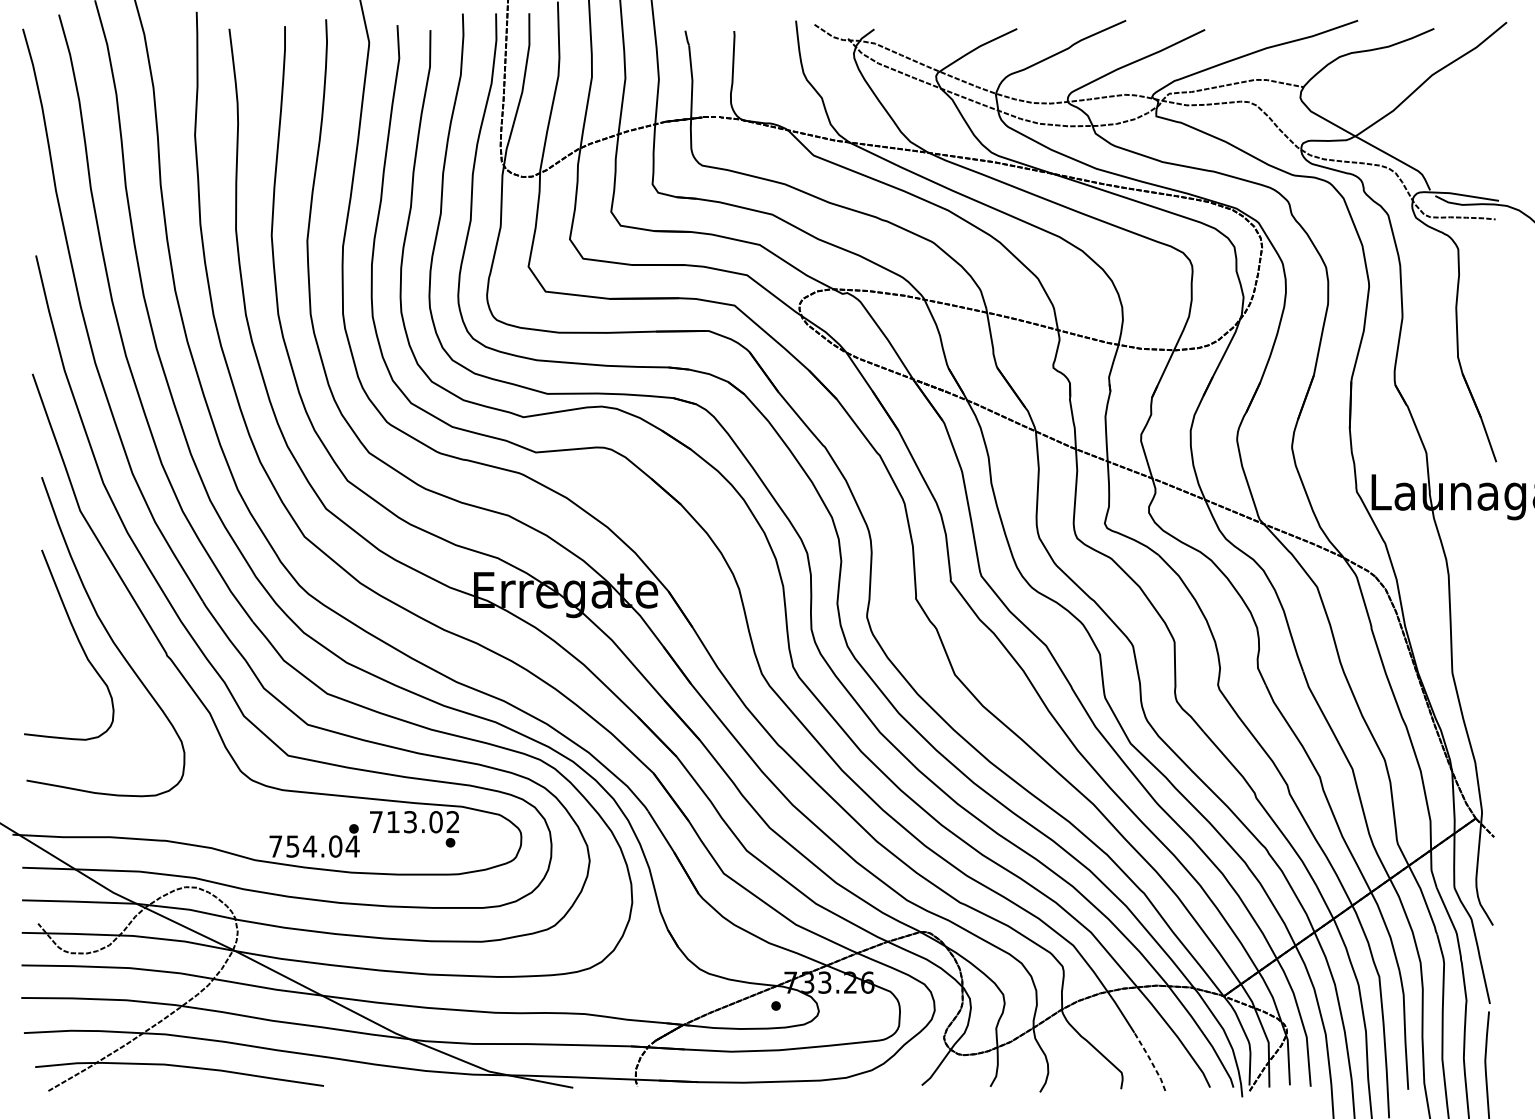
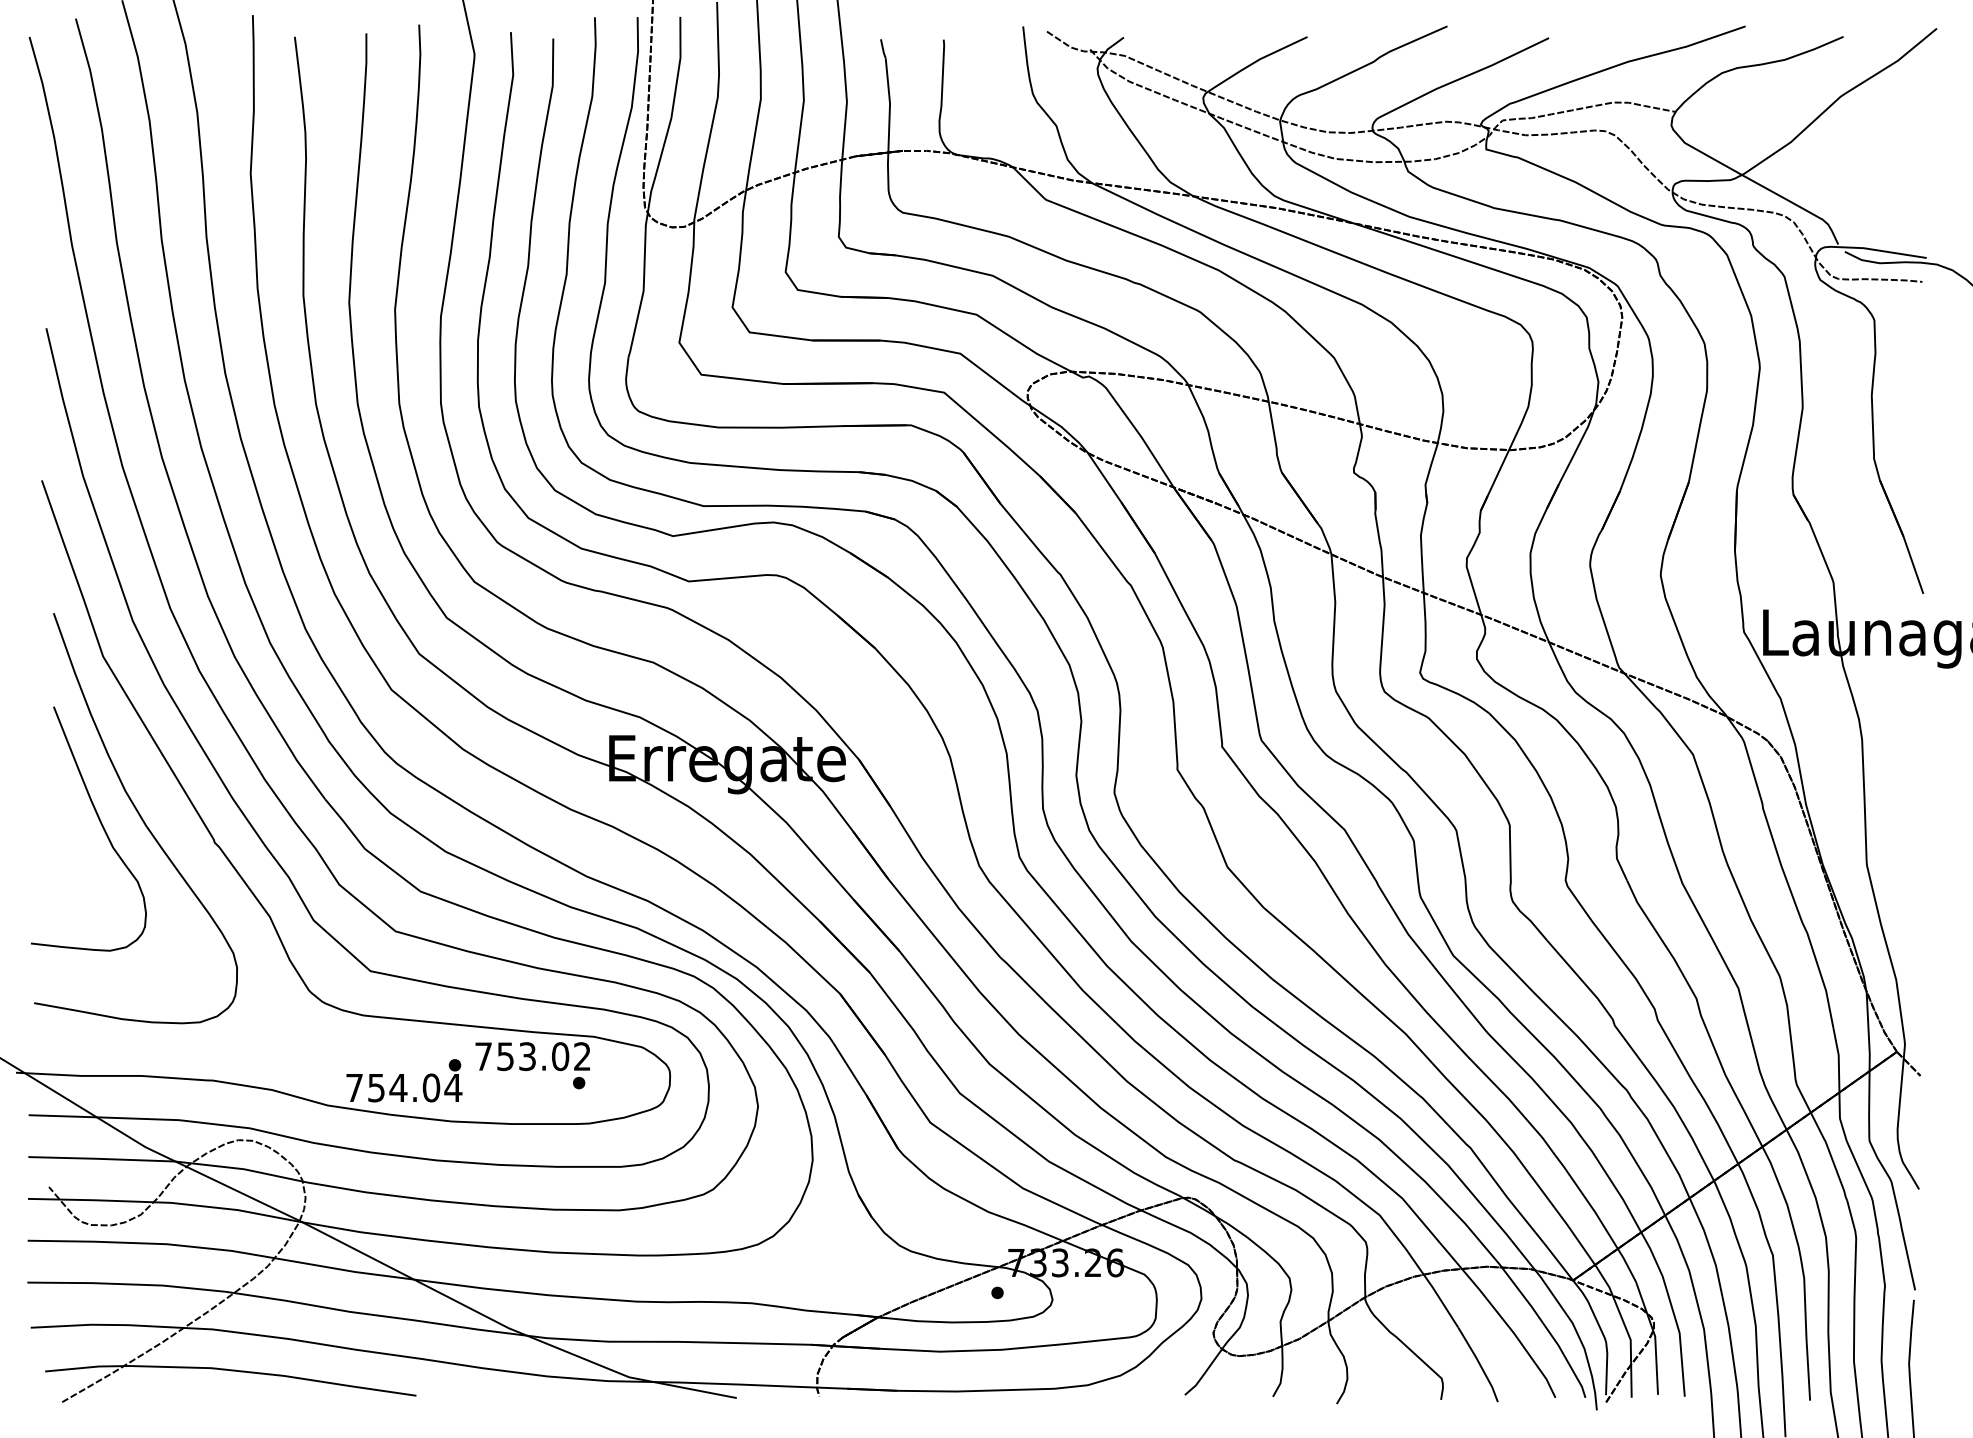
text: (393, 822) -> (505, 1056), 713.02 -> 753.02
line: (1151, 1060) -> (1479, 1363), dashed -> solid

